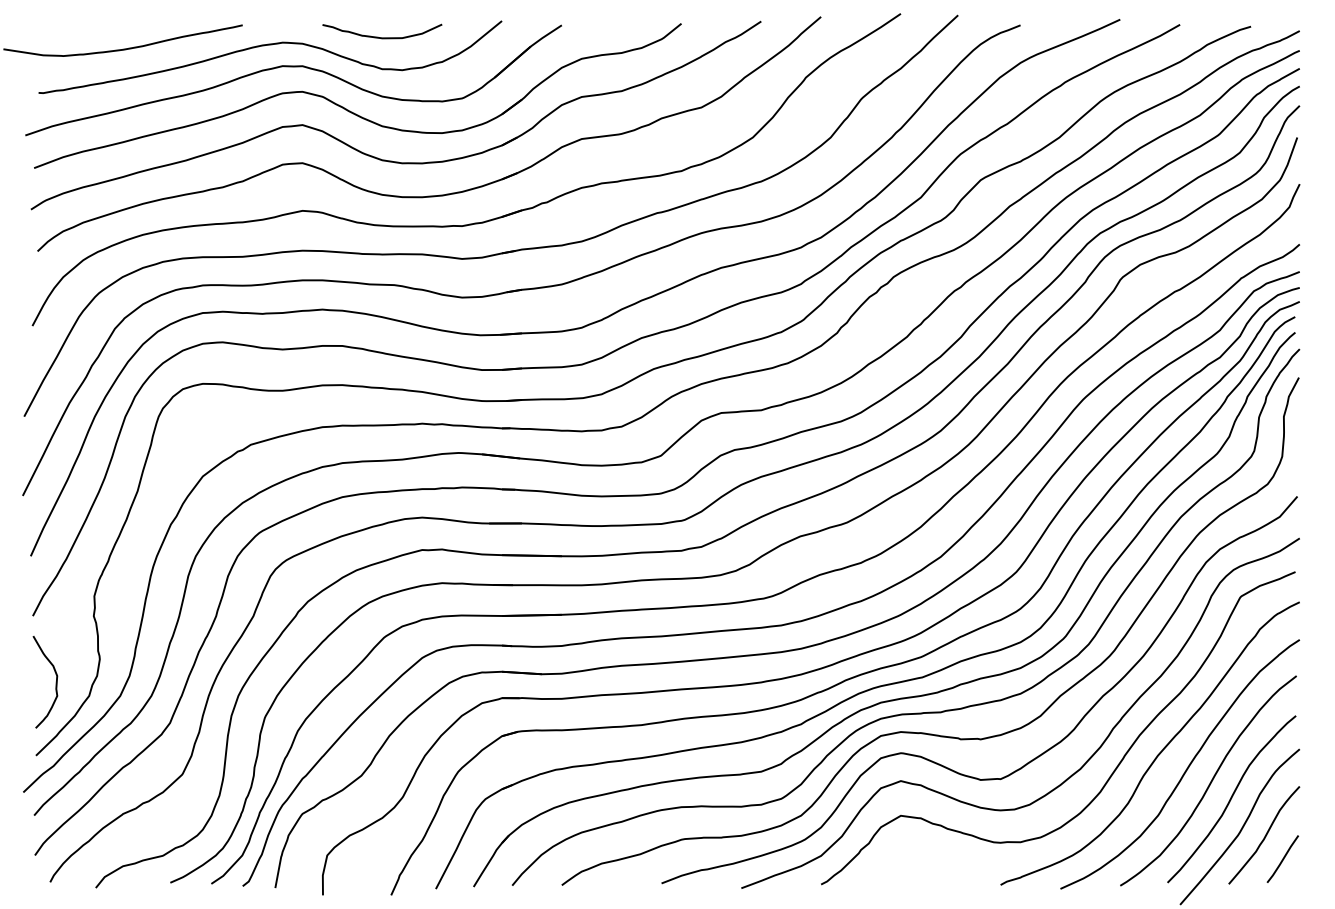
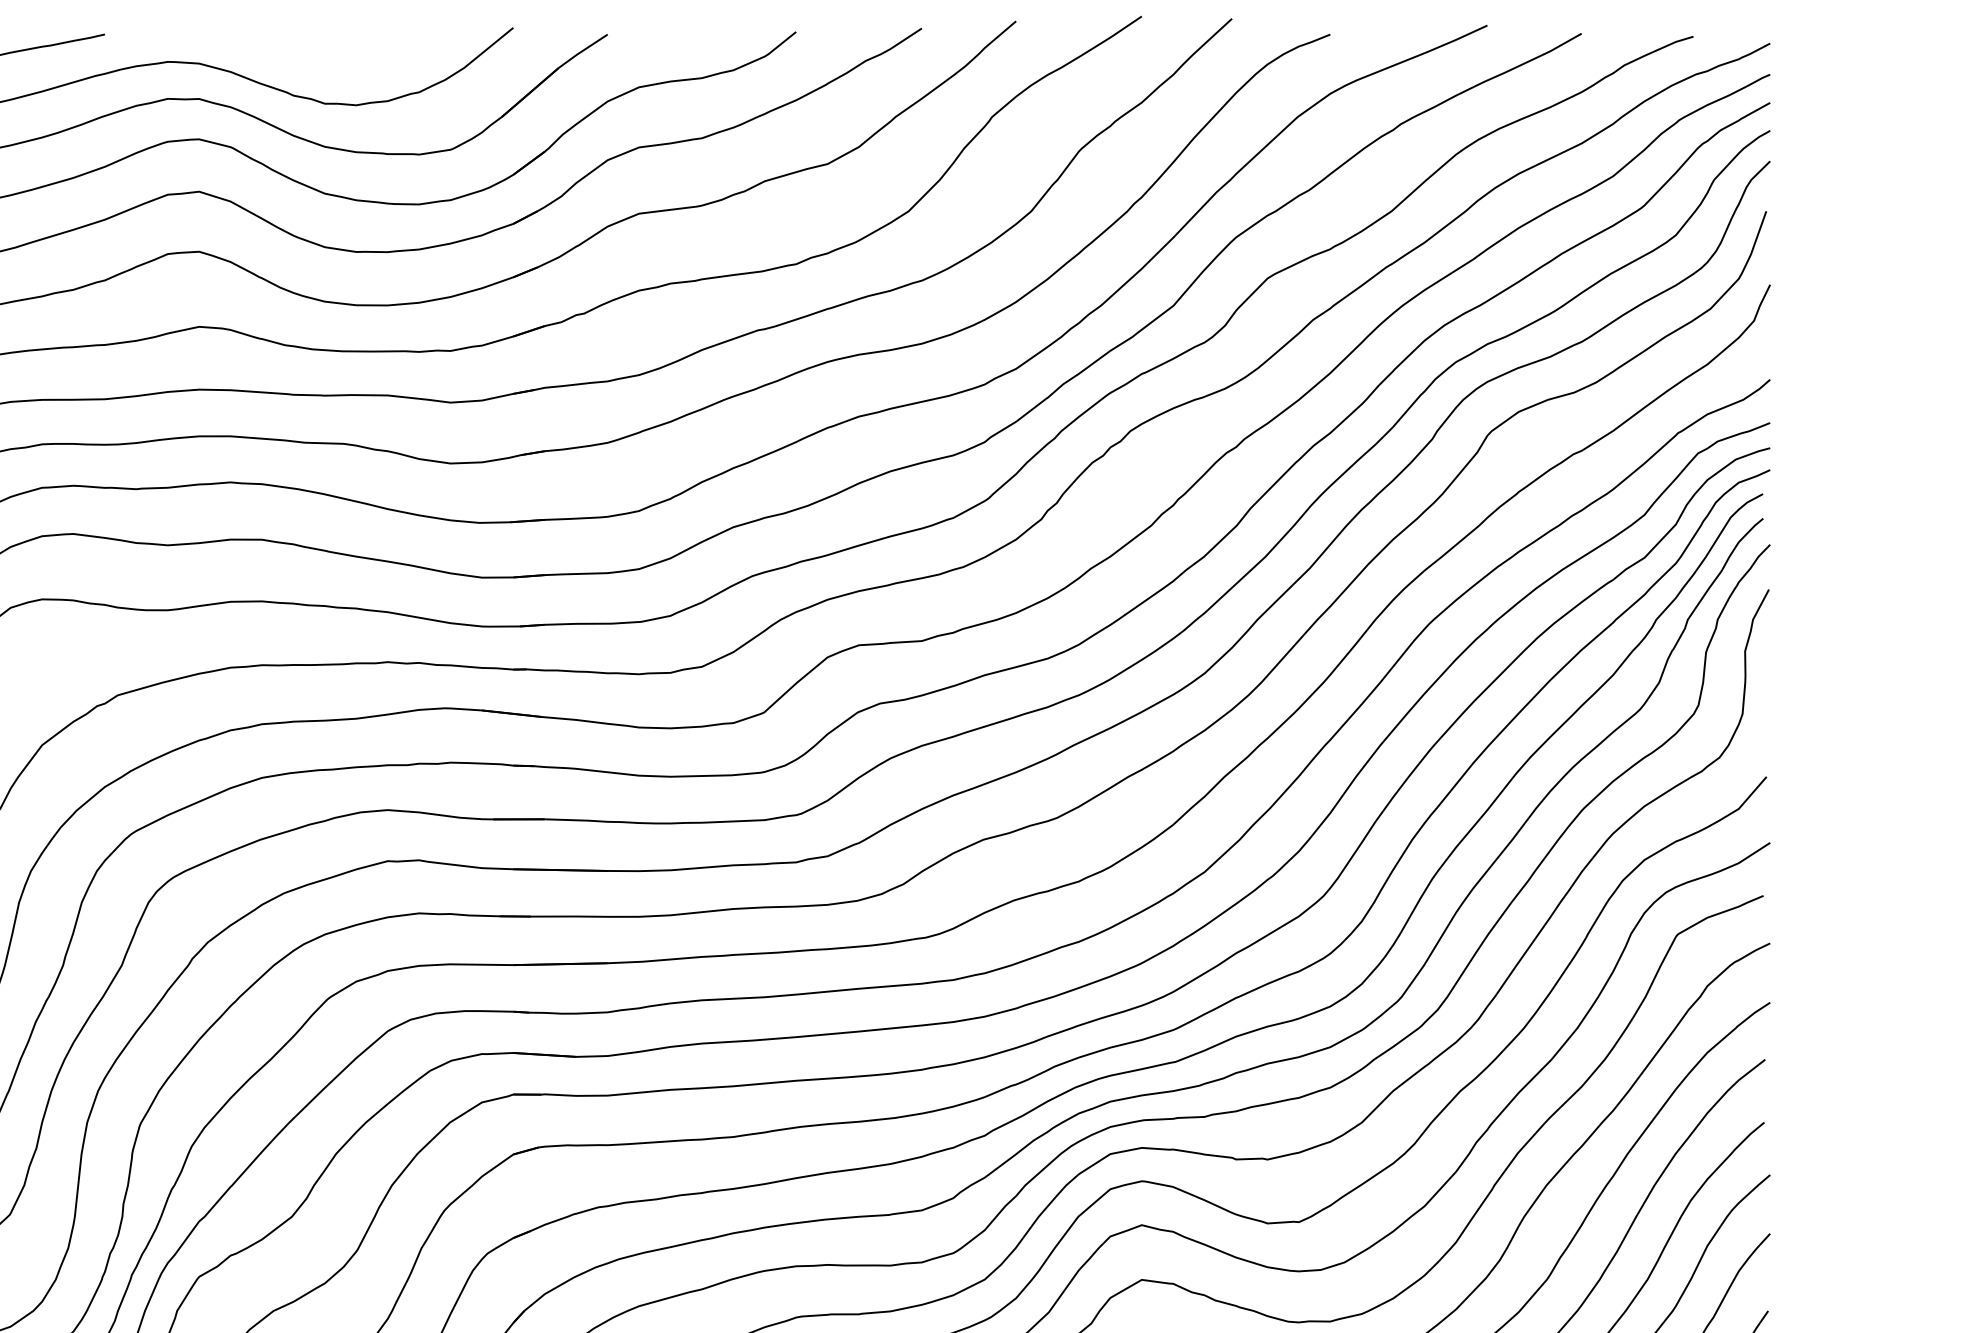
curve: (382, 37) -> (325, 53), removed

